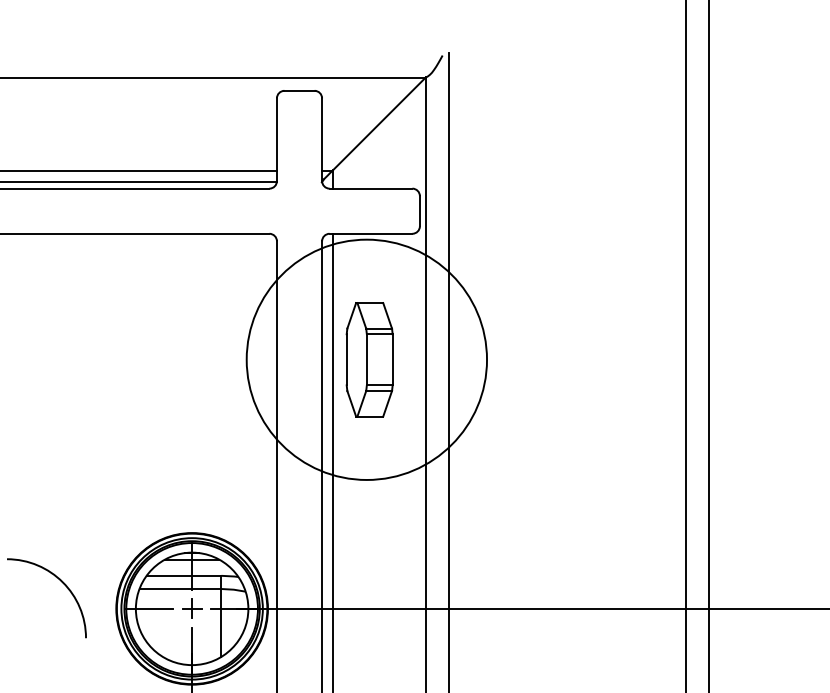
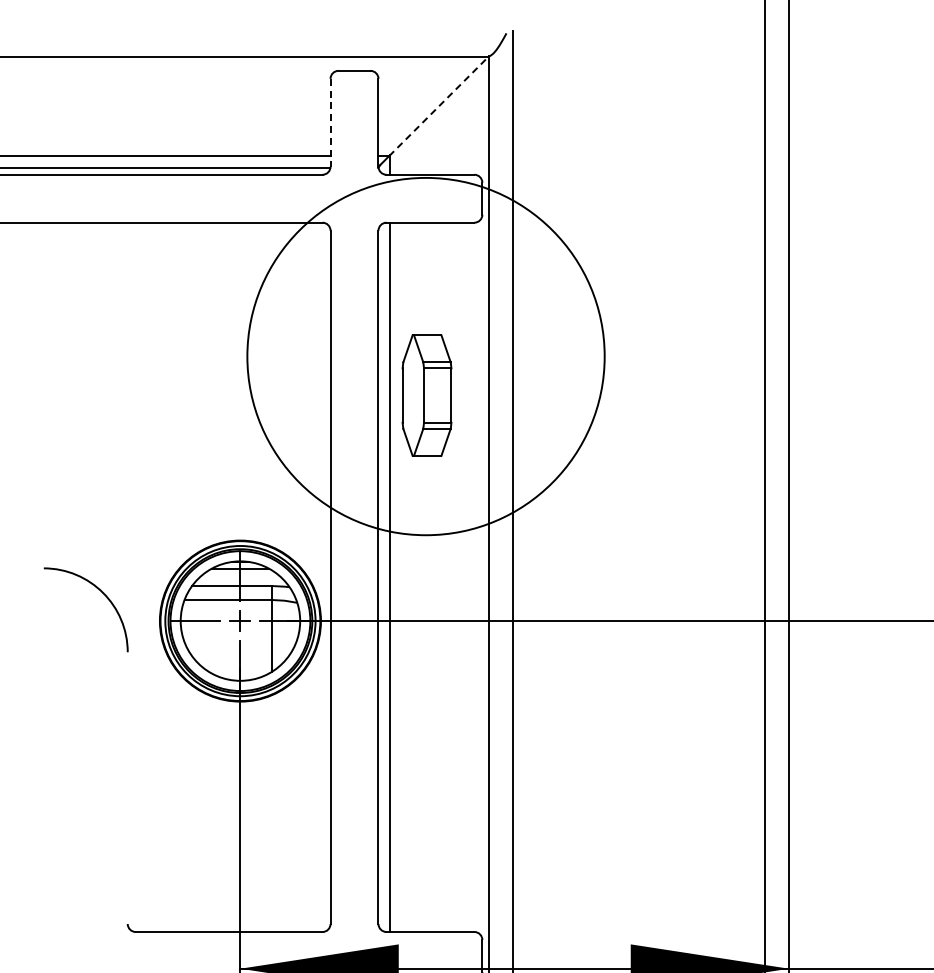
line: (379, 124) -> (439, 106), solid -> dashed
line: (276, 139) -> (330, 122), solid -> dashed
circle: (366, 359) -> (425, 356), size x1.4
part: (369, 359) -> (426, 395), moved

